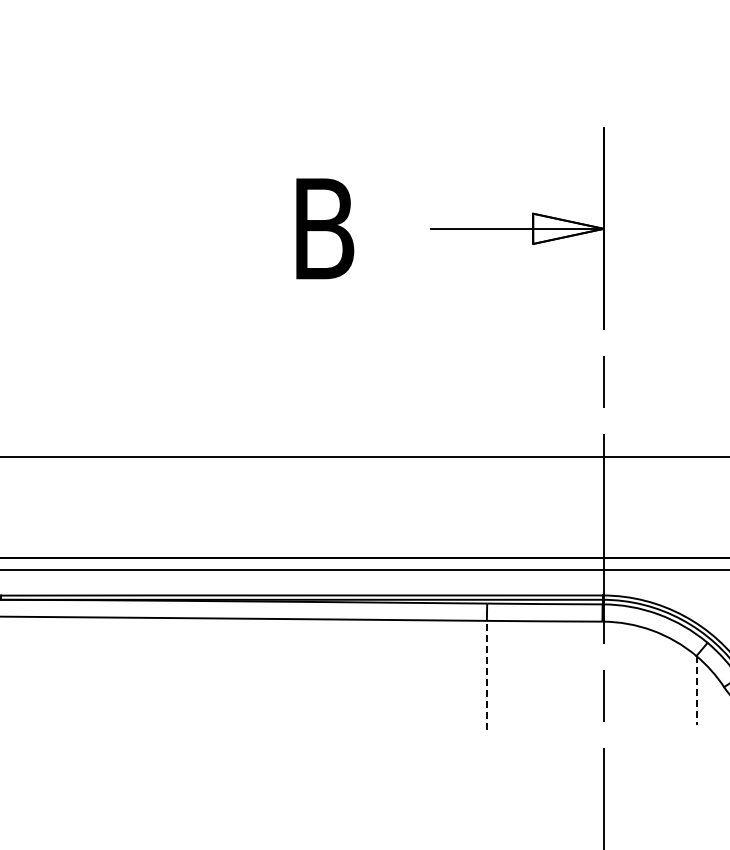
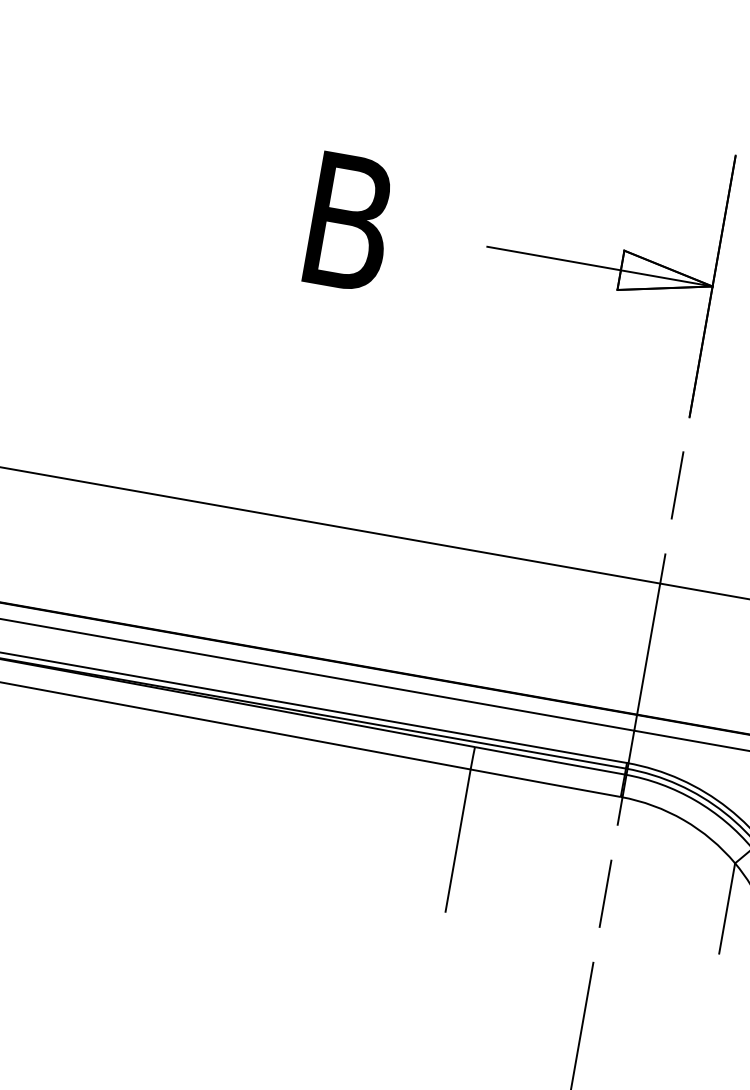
line: (486, 675) -> (457, 840), dashed -> solid
line: (696, 690) -> (727, 908), dashed -> solid

